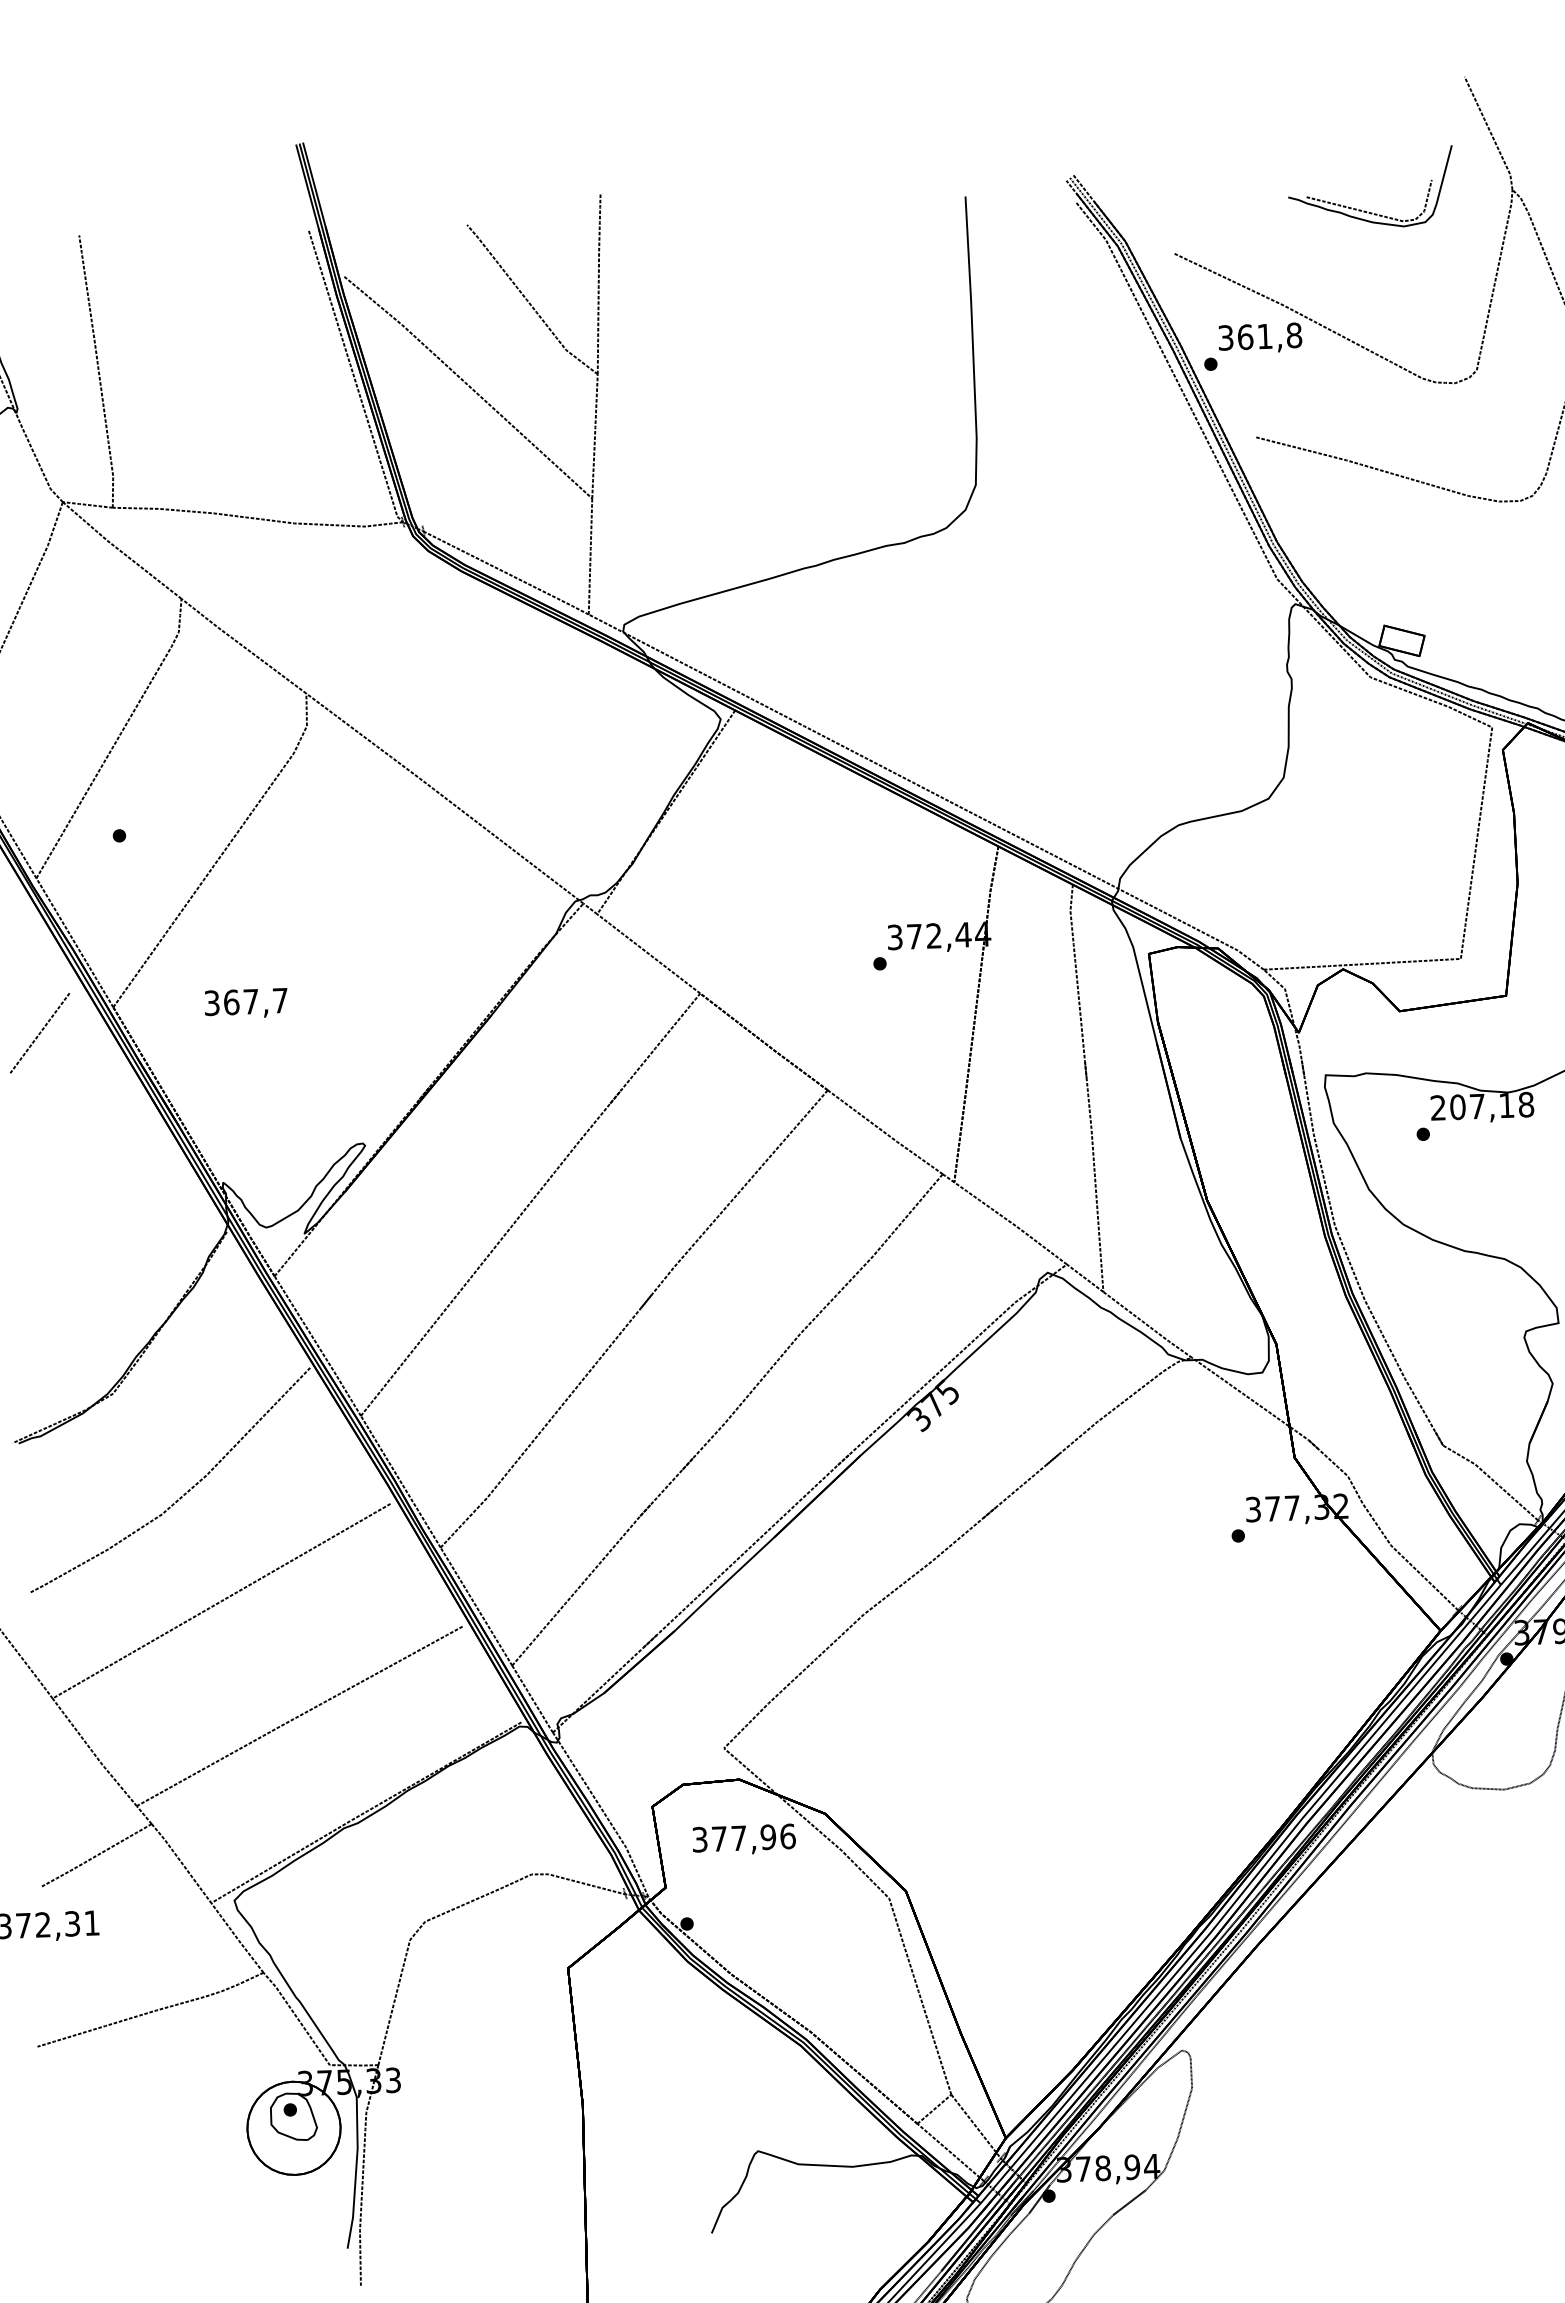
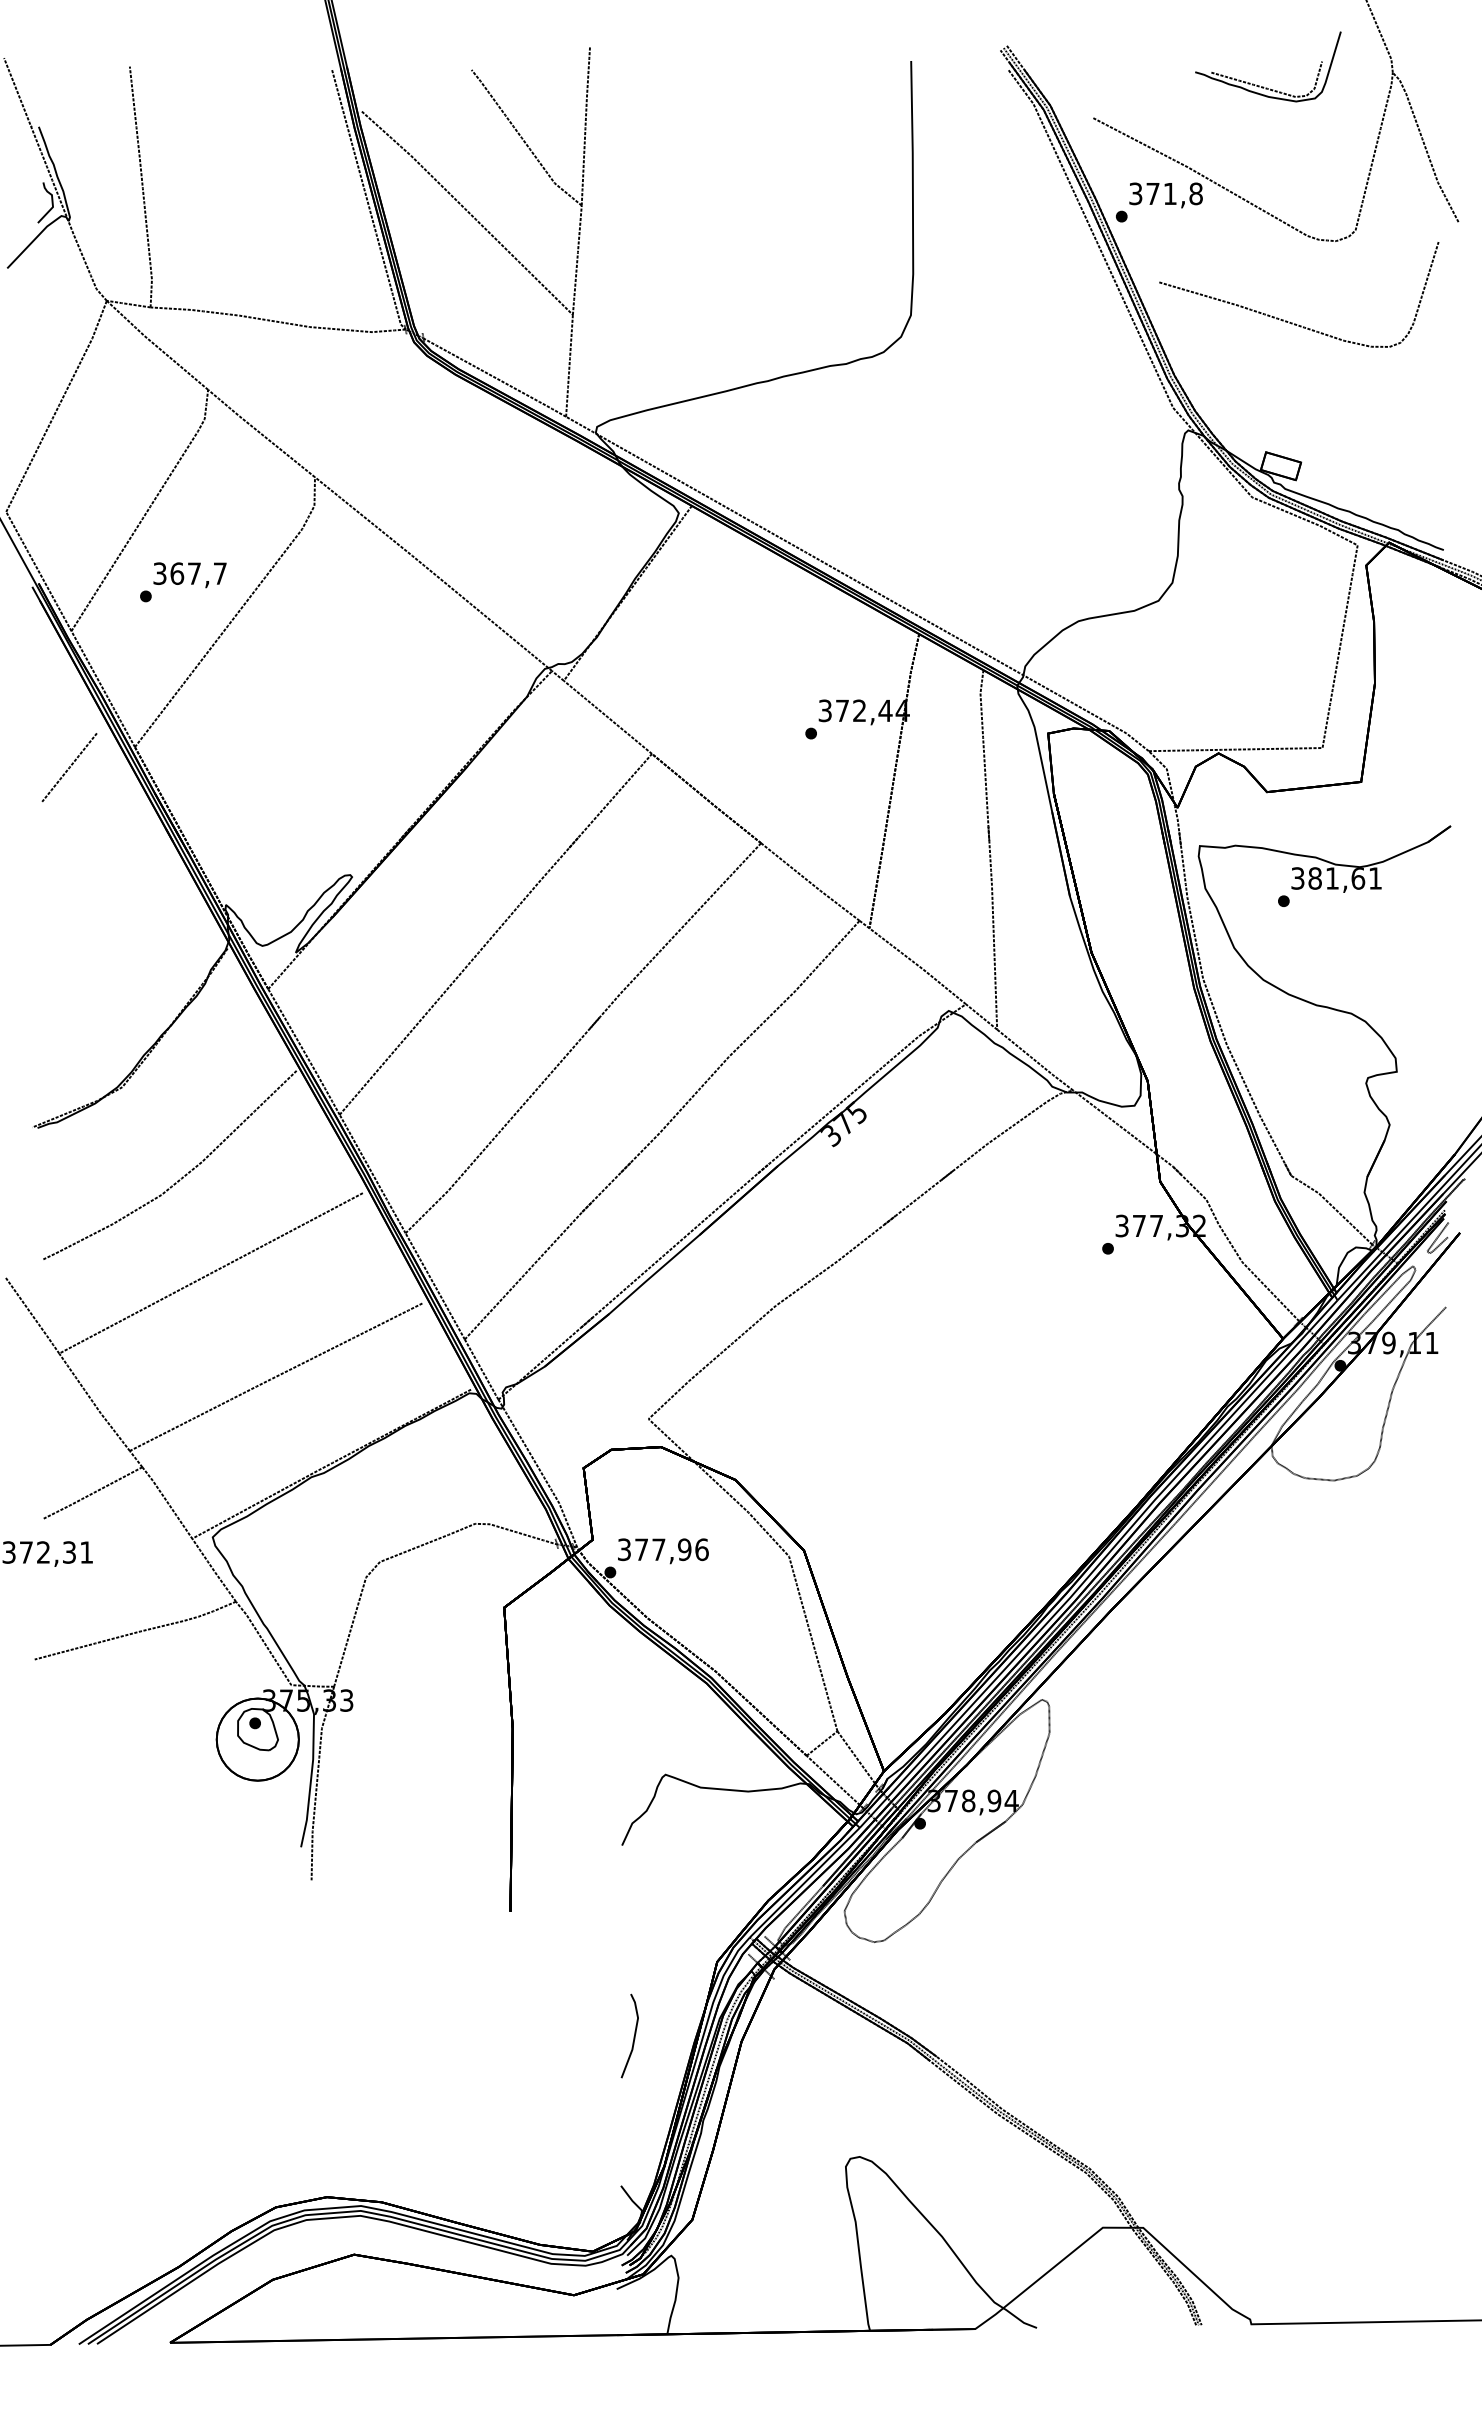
text: (1244, 336) -> (1152, 193), 361,8 -> 371,8
text: (245, 1004) -> (189, 575), moved
text: (1482, 1106) -> (1336, 878), 207,18 -> 381,61
text: (744, 1840) -> (663, 1551), moved

